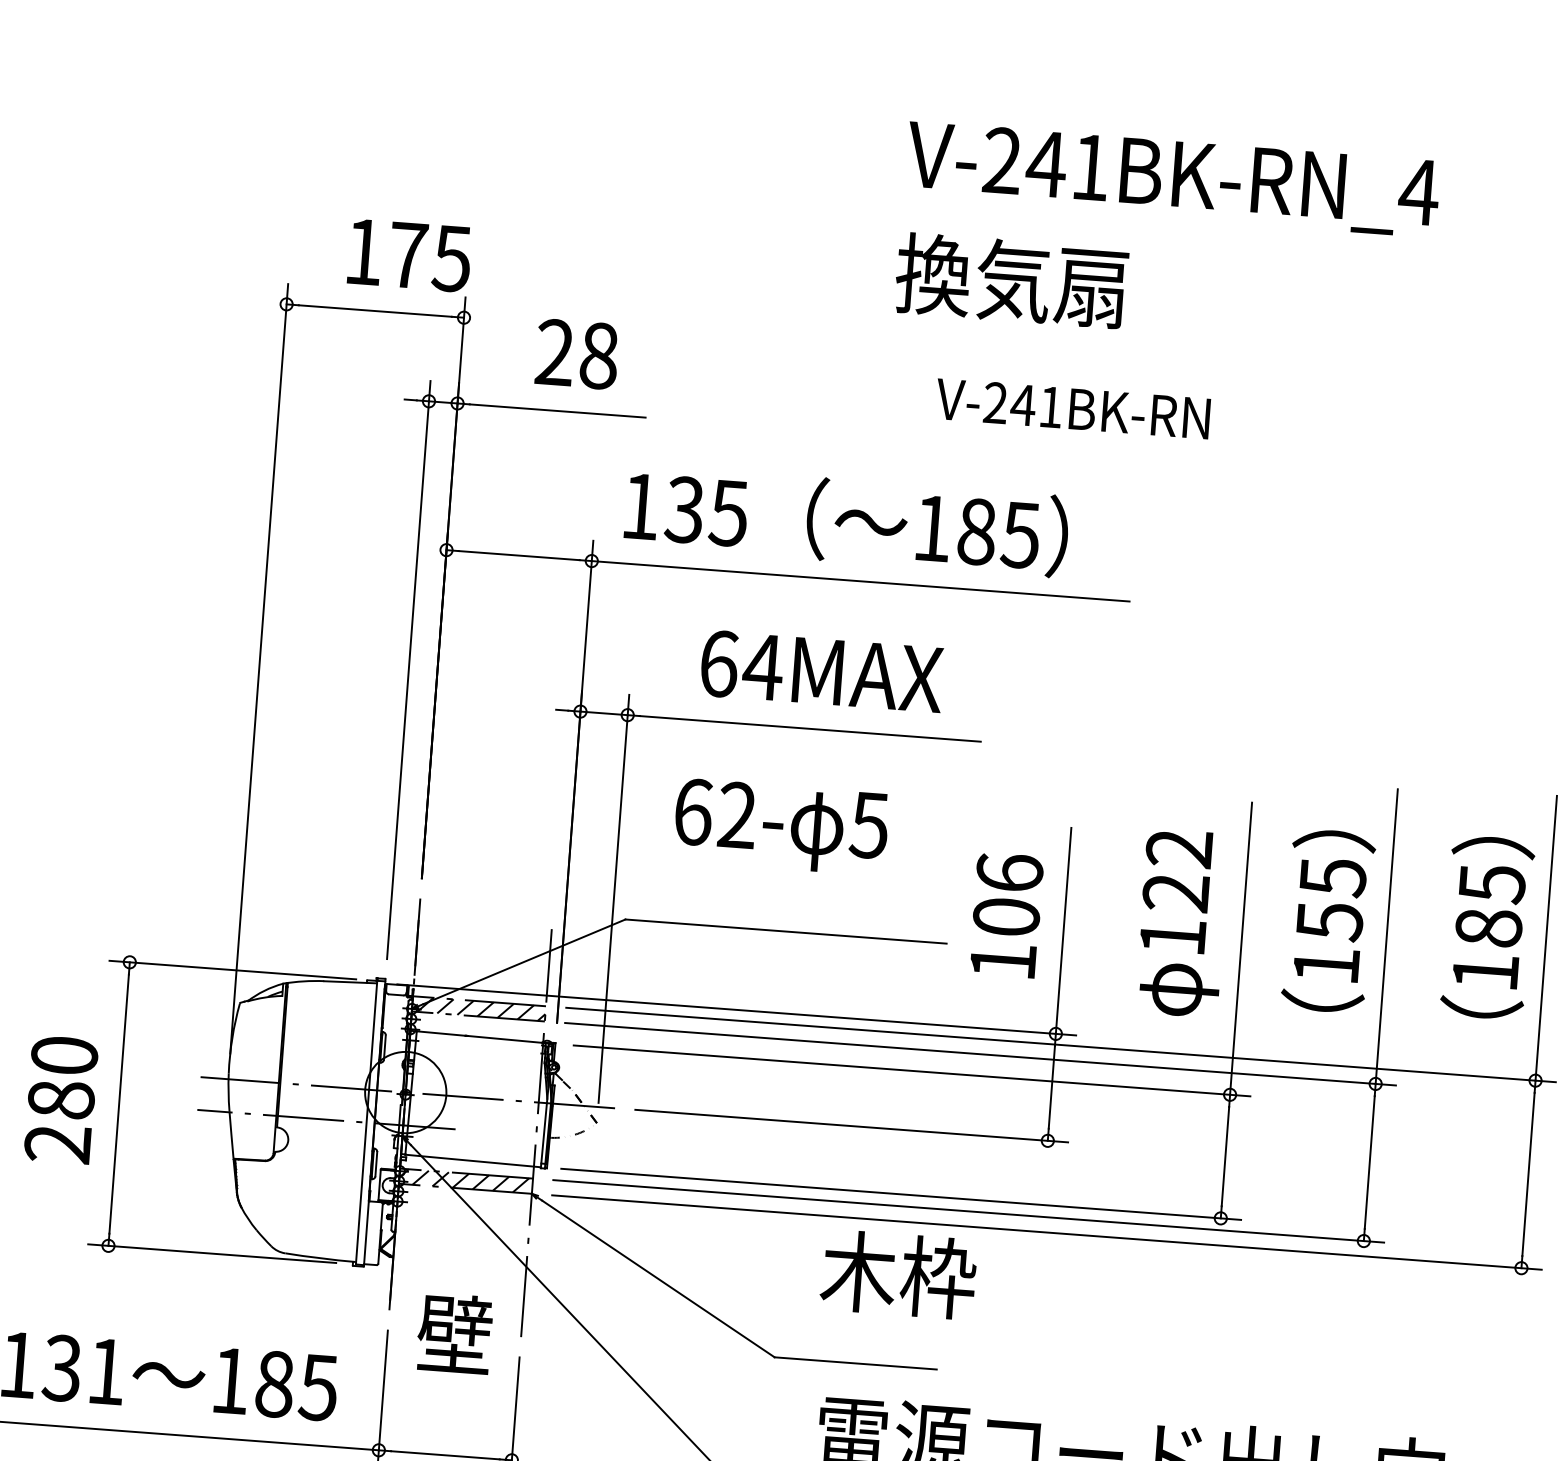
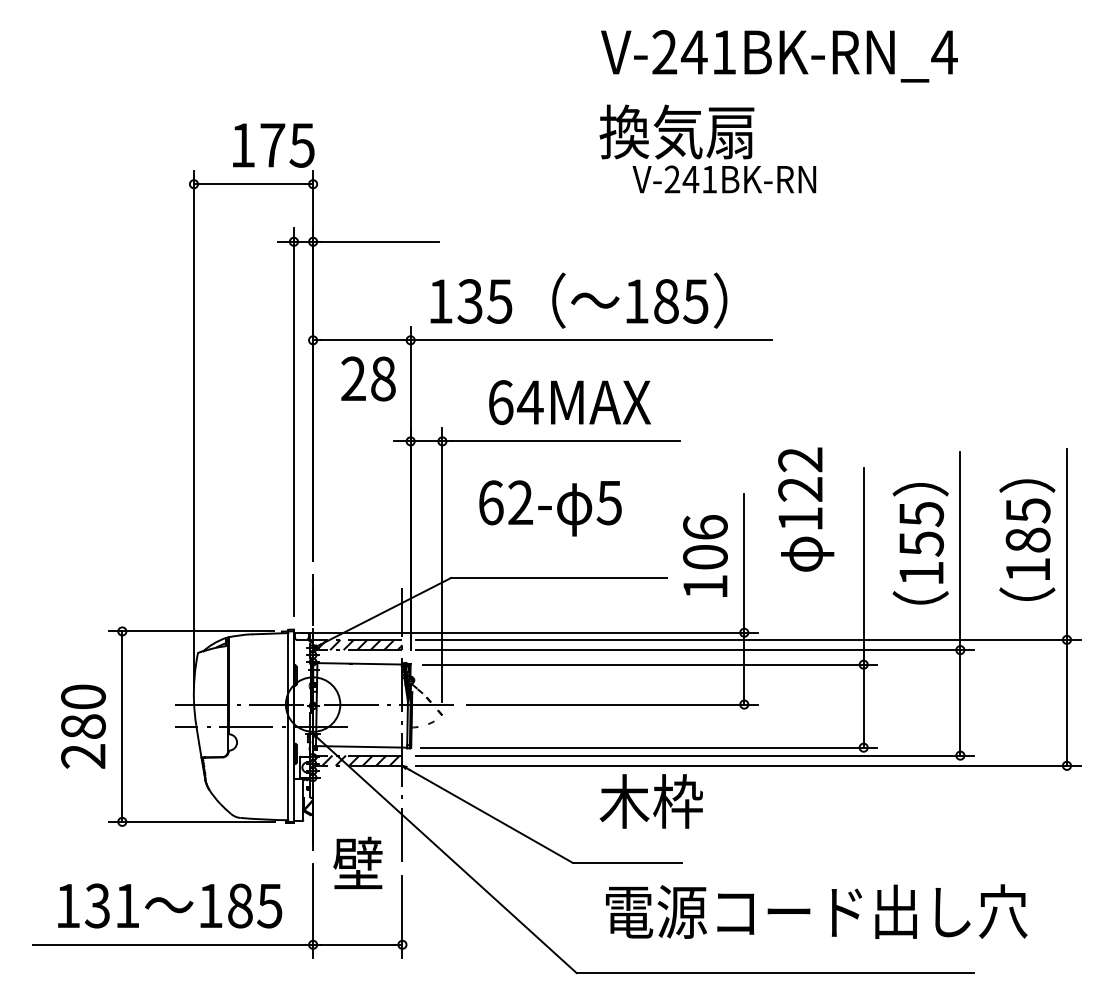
text: (577, 353) -> (368, 378), moved
text: (1073, 408) -> (724, 179), moved
text: (1182, 923) -> (806, 509), moved

